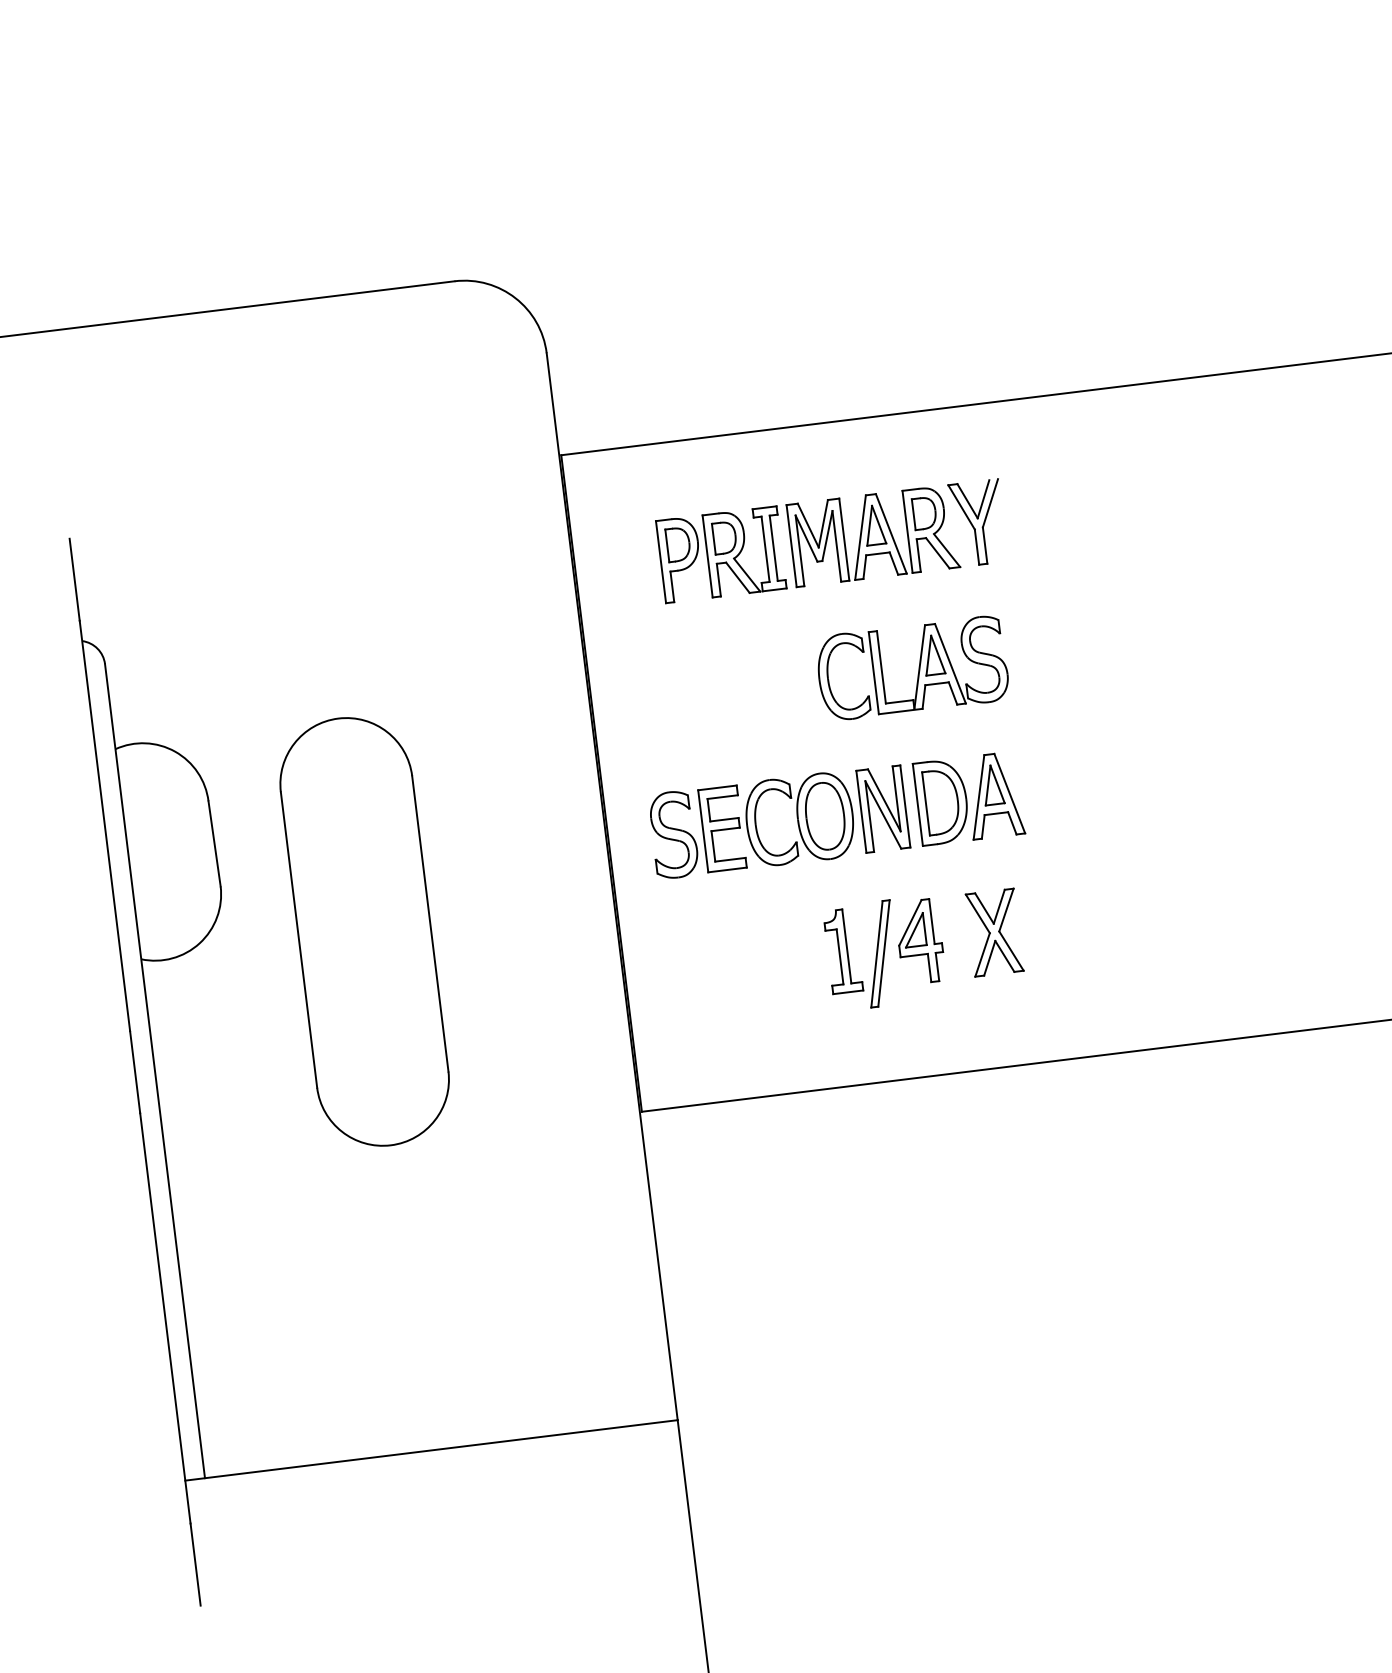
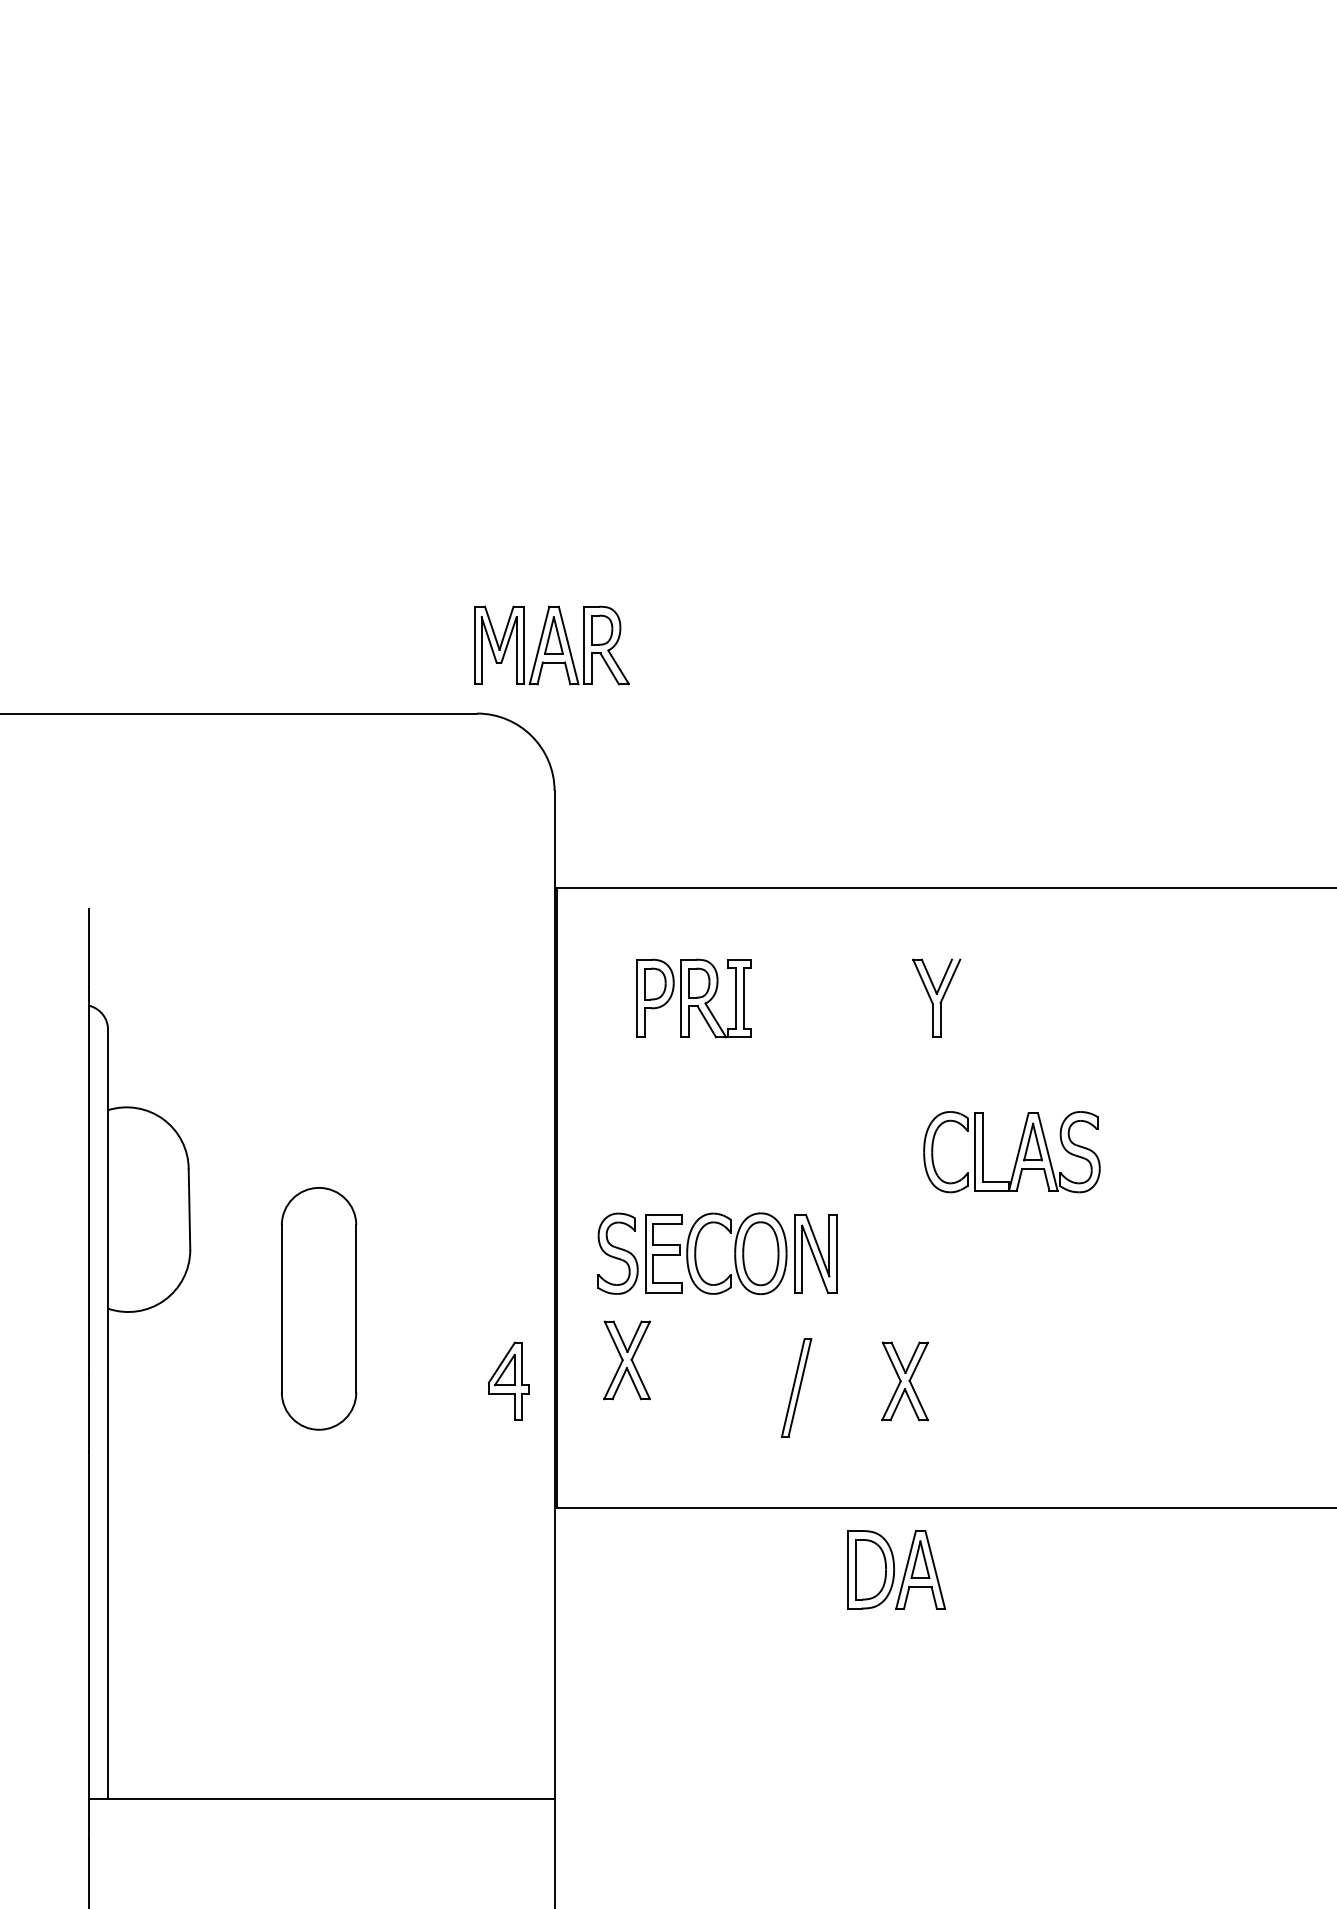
part: (873, 536) -> (551, 645), moved
part: (912, 668) -> (1011, 1152), moved
part: (968, 798) -> (896, 1569), moved
part: (364, 931) -> (318, 1308), size x0.6
part: (919, 940) -> (508, 1380), moved
part: (696, 946) -> (626, 1360), added
part: (842, 950) -> (761, 1380), removed

